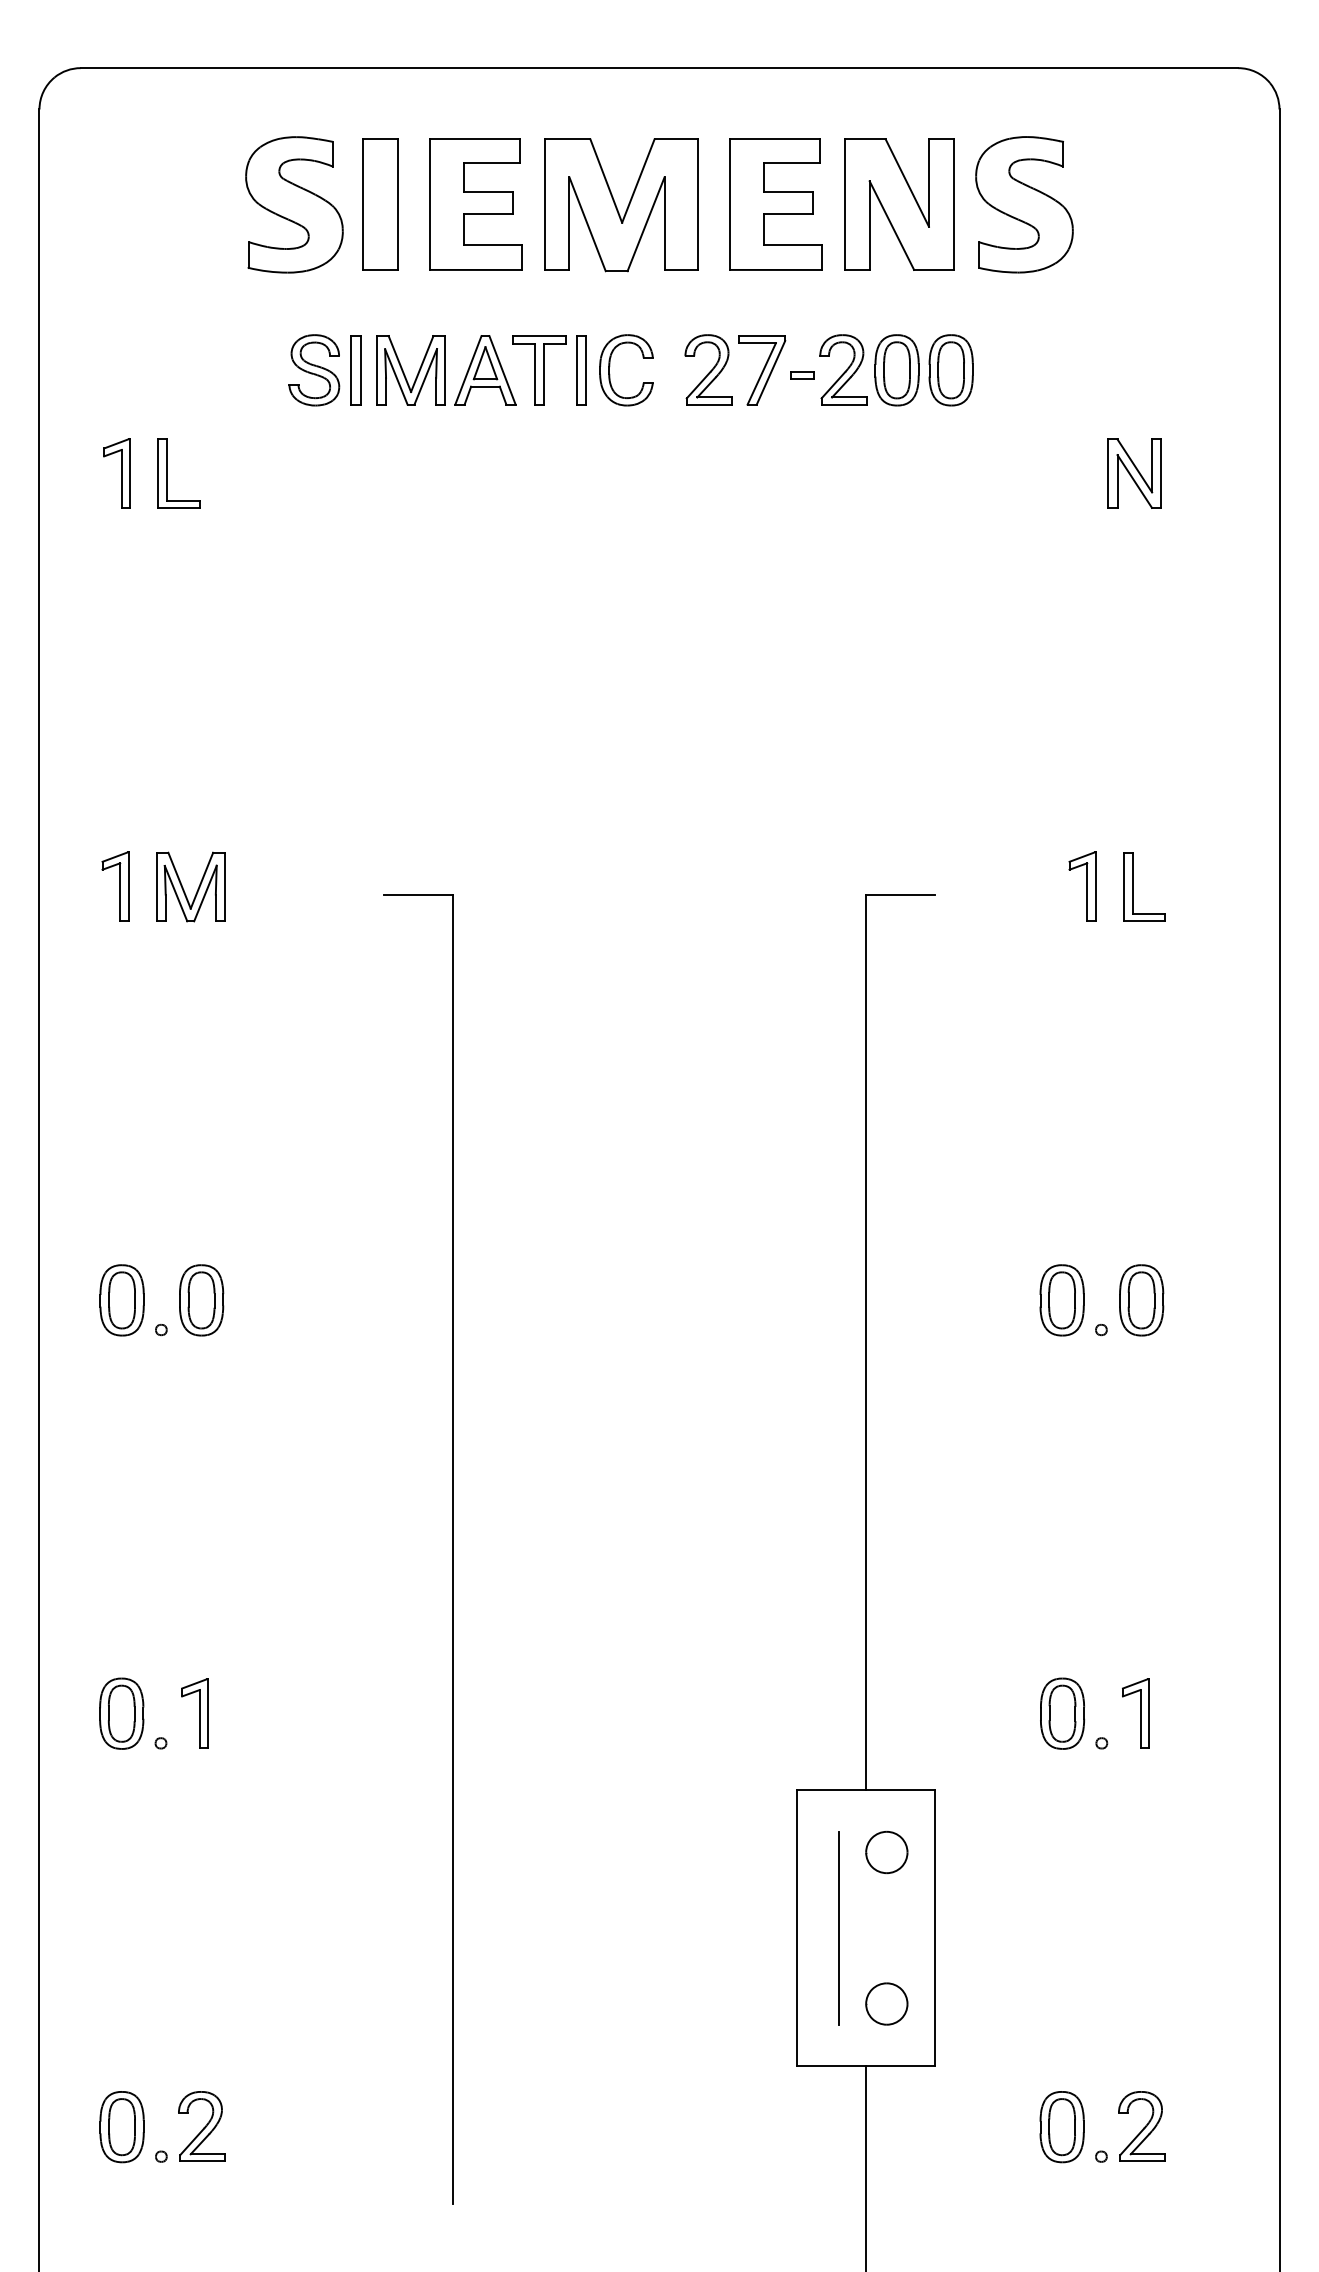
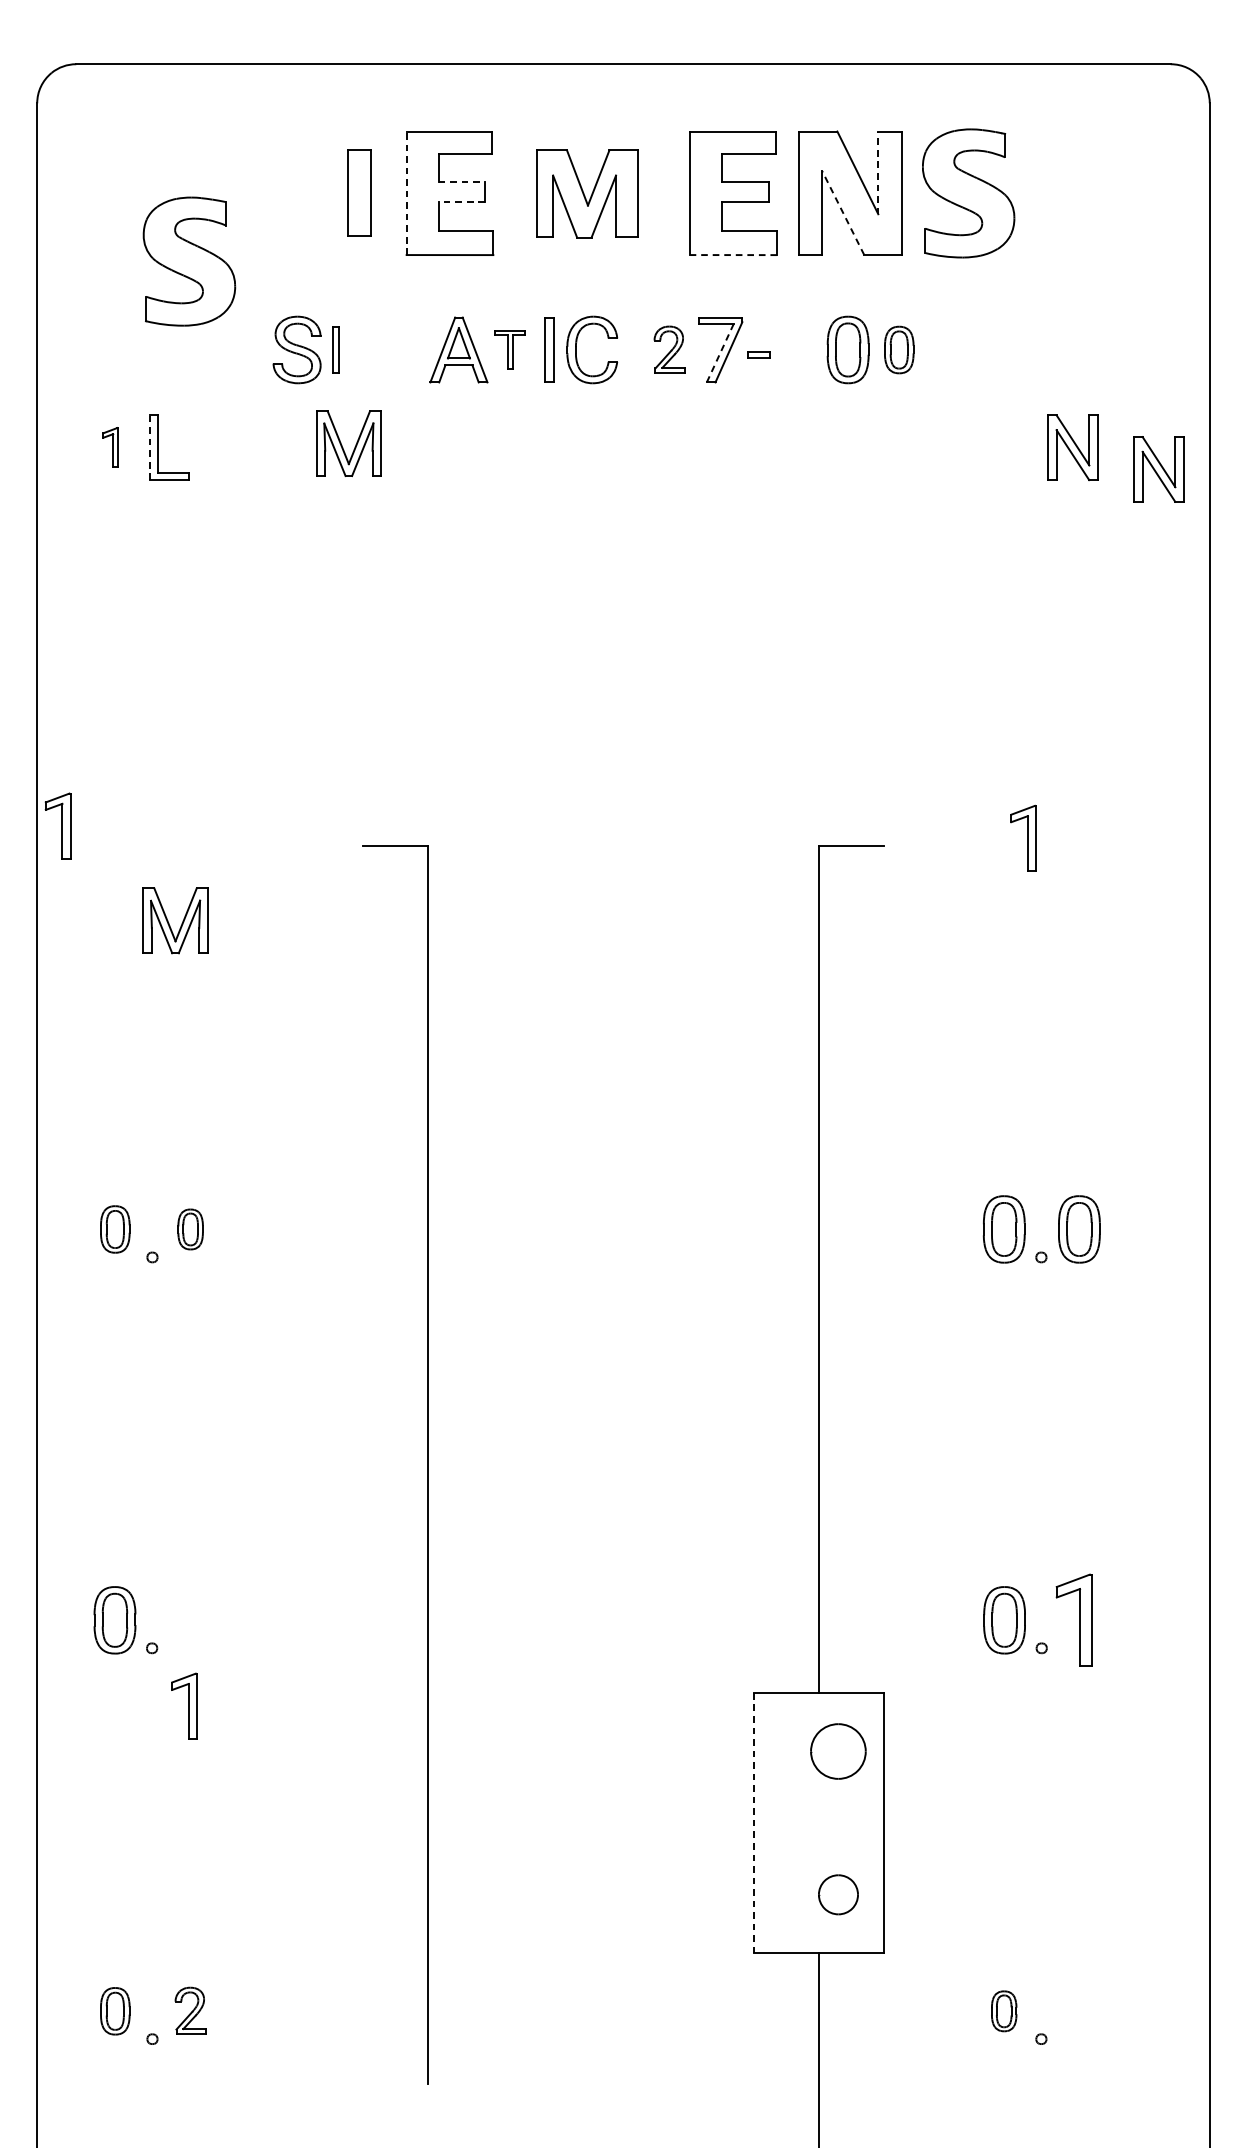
line: (928, 183) -> (877, 173), solid -> dashed
line: (488, 192) -> (461, 181), solid -> dashed
part: (294, 204) -> (189, 261), moved
part: (380, 204) -> (359, 193), size x0.7
line: (430, 204) -> (406, 193), solid -> dashed
part: (621, 205) -> (587, 194), size x0.7
line: (488, 214) -> (461, 202), solid -> dashed
line: (891, 225) -> (842, 213), solid -> dashed
line: (776, 269) -> (734, 254), solid -> dashed
part: (708, 369) -> (669, 349), size x0.7
part: (843, 369) -> (797, 349), removed
part: (355, 370) -> (336, 350), size x0.7
part: (539, 370) -> (510, 350), size x0.6
part: (950, 370) -> (898, 350), size x0.7
part: (404, 372) -> (342, 445), moved
line: (761, 373) -> (719, 352), solid -> dashed
part: (116, 473) -> (110, 447), size x0.6
line: (158, 473) -> (149, 447), solid -> dashed
part: (1225, 496) -> (1158, 469), added
part: (115, 886) -> (58, 825), moved
part: (1133, 886) -> (1071, 838), removed
part: (184, 889) -> (169, 923), moved
part: (121, 1300) -> (114, 1229), size x0.7
part: (201, 1300) -> (190, 1229), size x0.6
part: (194, 1713) -> (183, 1706), moved
part: (1135, 1713) -> (1073, 1620), size x1.4
part: (886, 1852) -> (838, 1751), size x1.4
line: (838, 1927) -> (792, 1822), removed
line: (797, 1928) -> (753, 1823), solid -> dashed
part: (201, 2126) -> (190, 2010), size x0.7
part: (1141, 2126) -> (1079, 2010), removed
part: (121, 2127) -> (114, 2011), size x0.7
part: (1061, 2127) -> (1003, 2011), size x0.6

